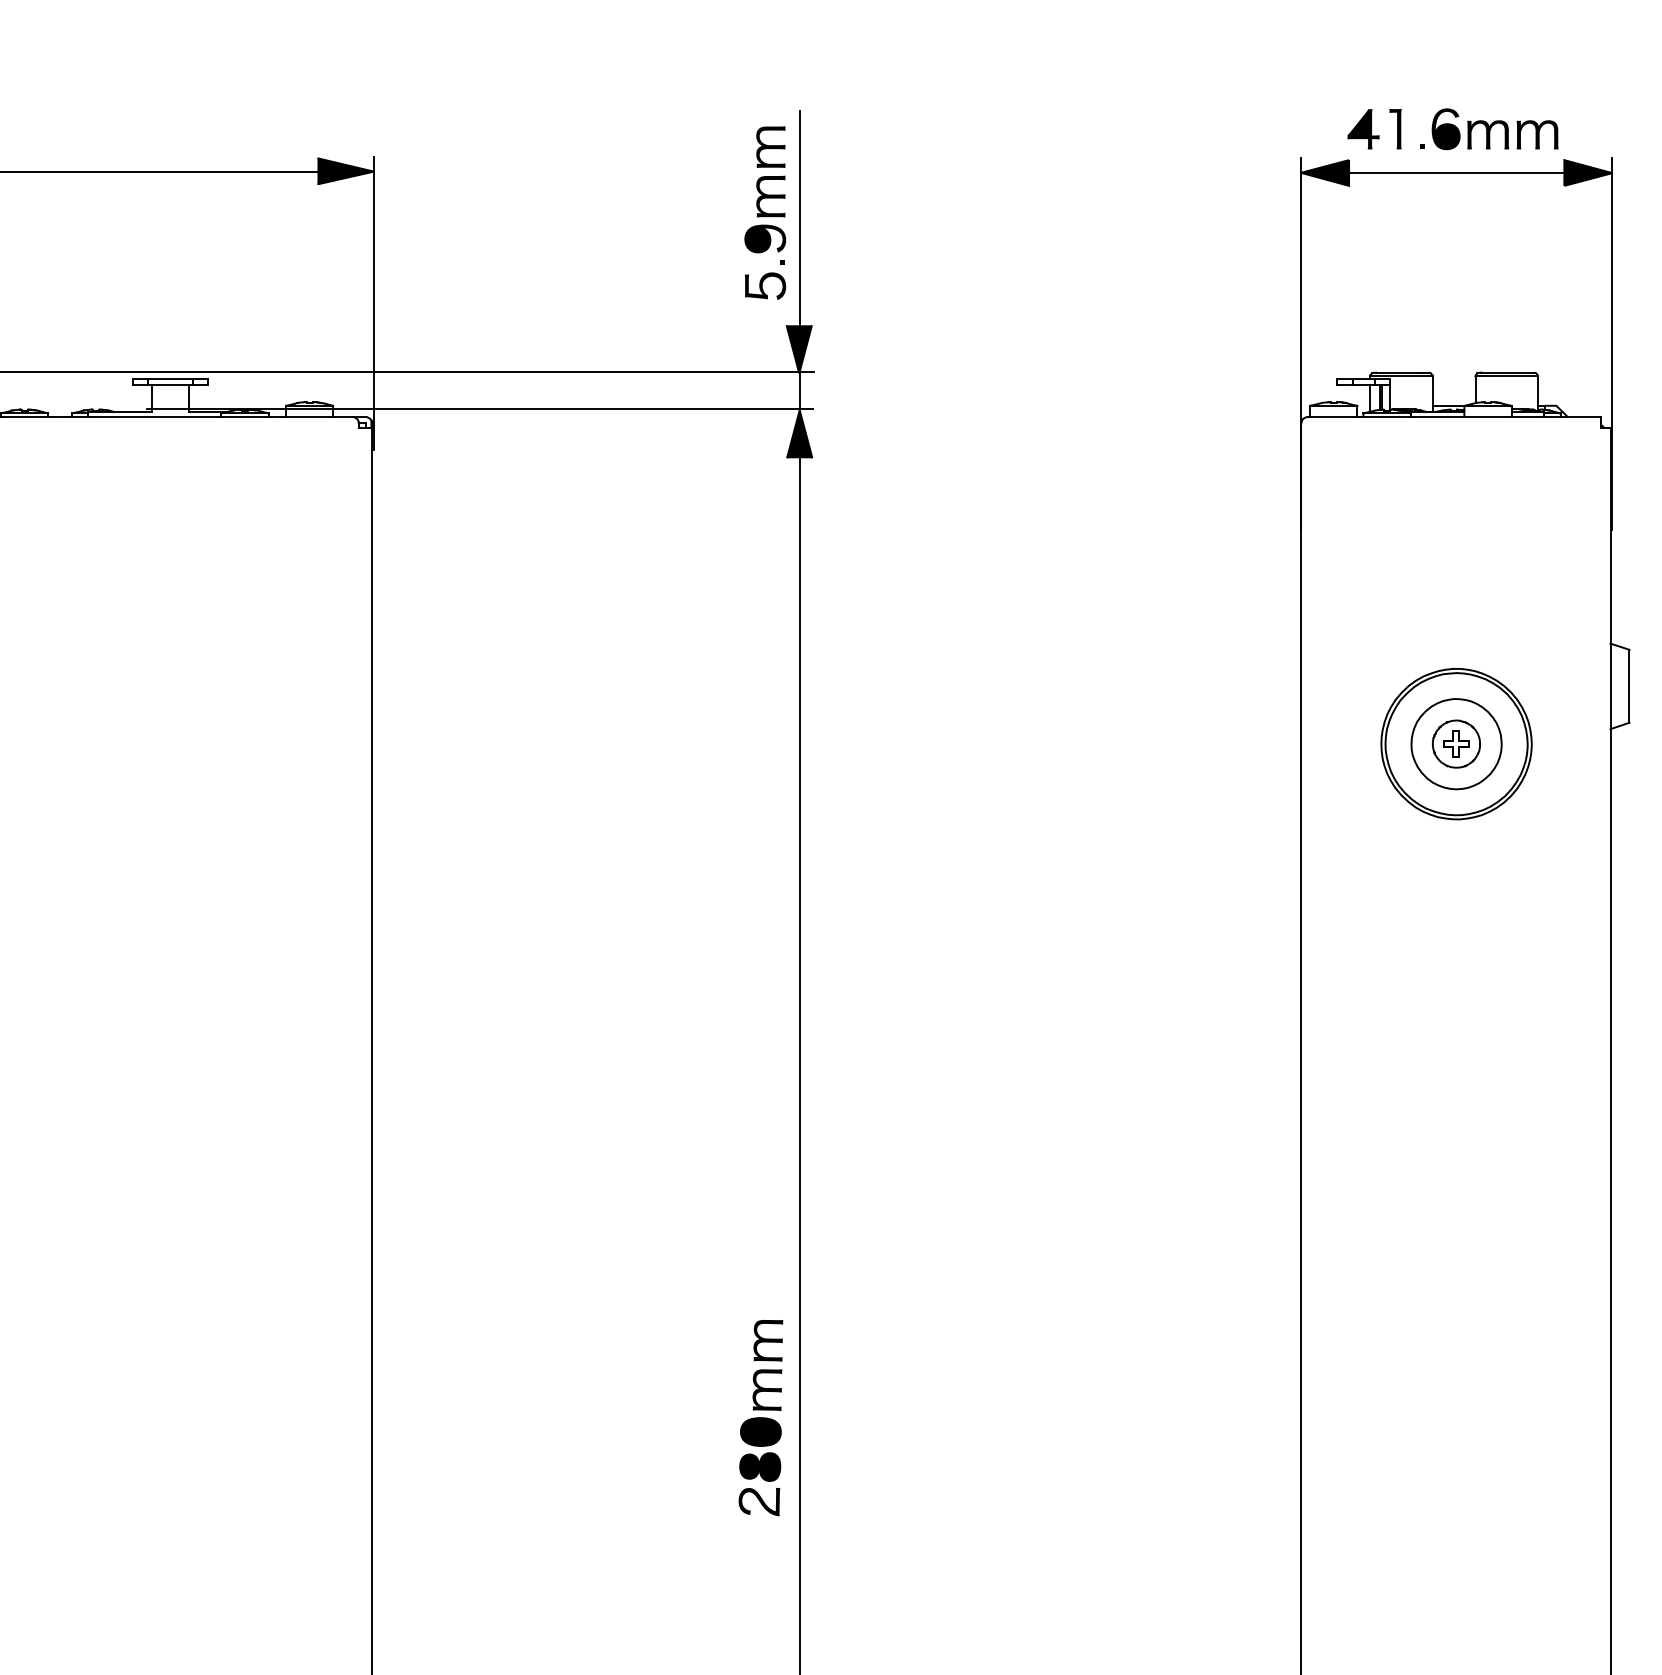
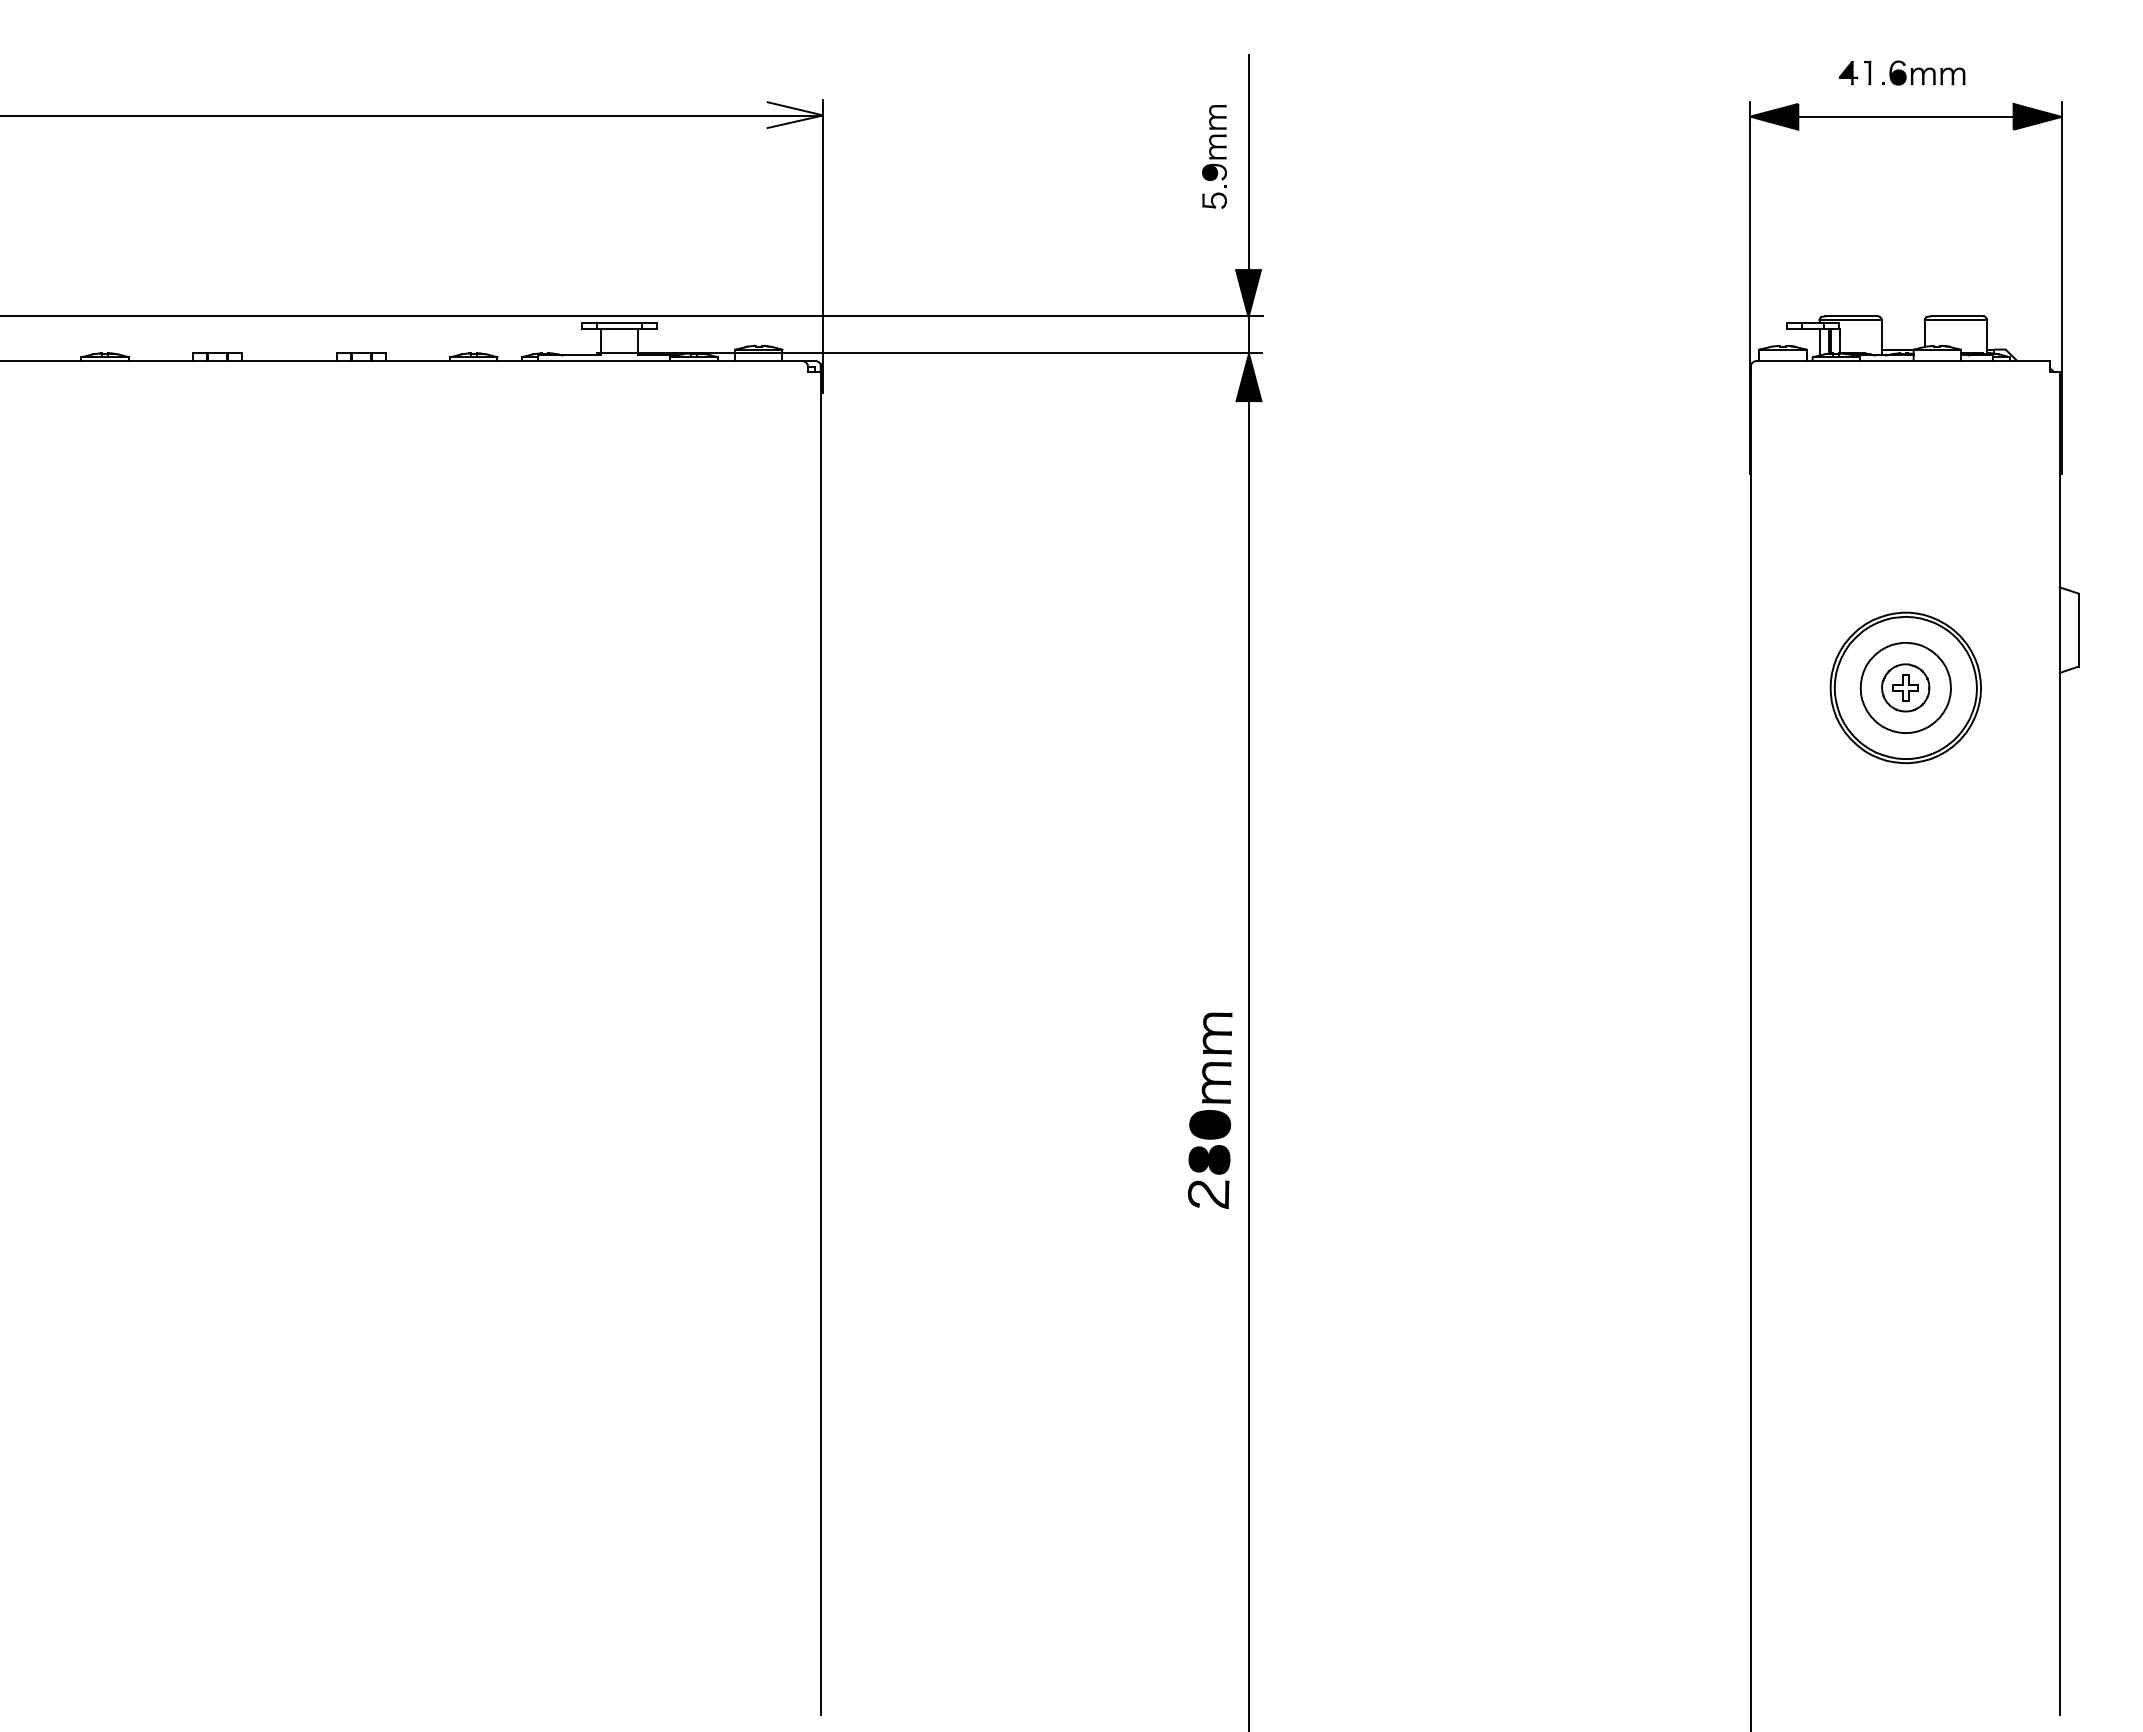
part: (1452, 128) -> (1901, 72), size x0.6
fill: (345, 171) -> (794, 115), removed
part: (765, 212) -> (1214, 156), size x0.6
part: (761, 1417) -> (1210, 1110), moved

